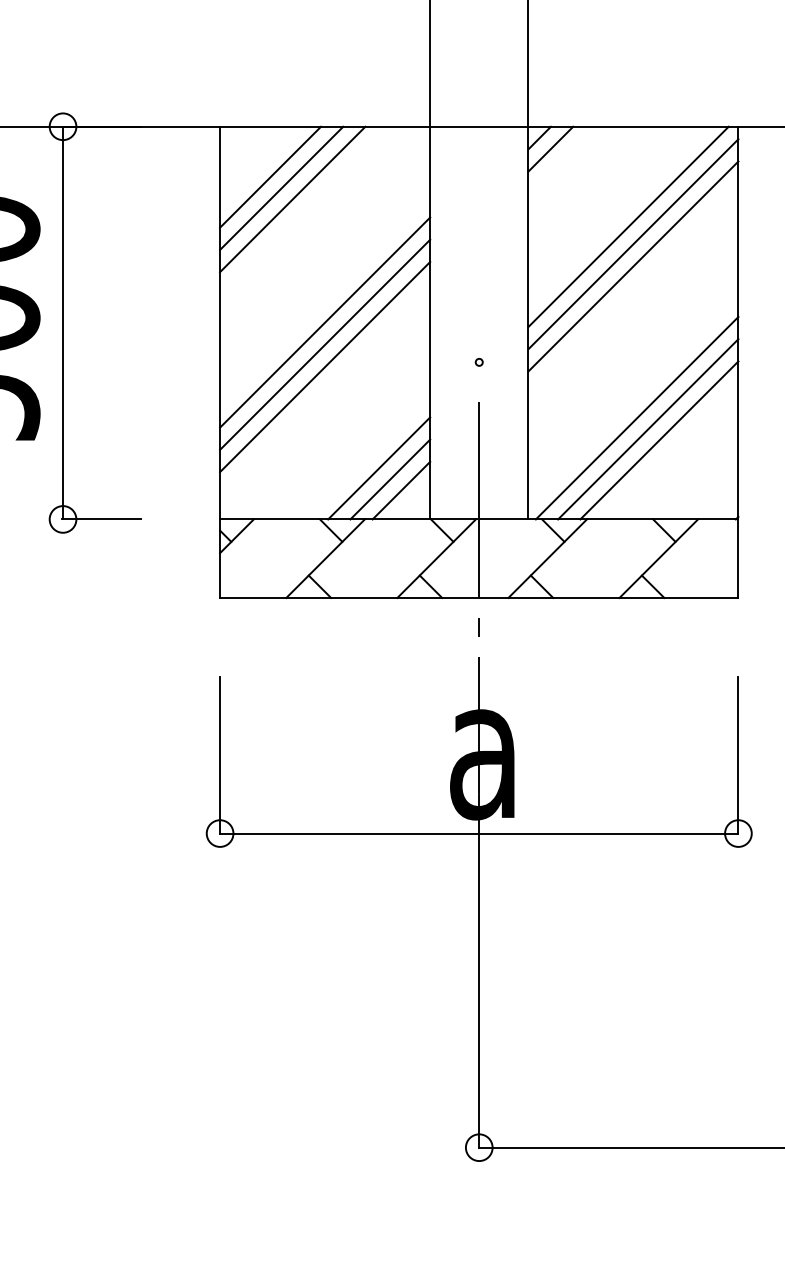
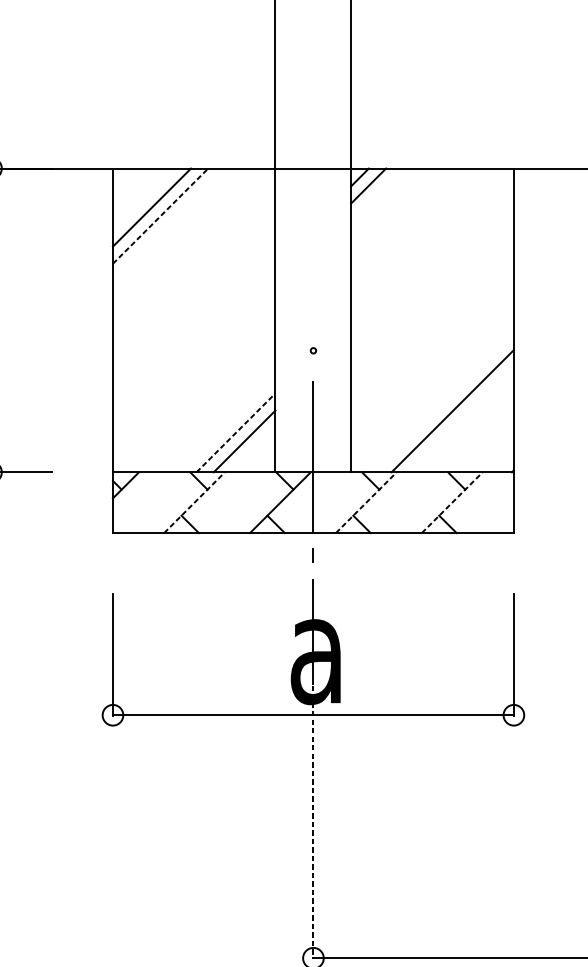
line: (282, 188) -> (161, 216), solid -> dashed
line: (292, 199) -> (168, 224), removed
line: (628, 226) -> (428, 245), removed
line: (633, 244) -> (432, 259), removed
line: (633, 266) -> (432, 276), removed
line: (325, 322) -> (194, 319), removed
line: (325, 344) -> (194, 336), removed
line: (325, 367) -> (194, 354), removed
line: (636, 417) -> (435, 393), removed
line: (648, 429) -> (444, 402), removed
line: (379, 468) -> (236, 432), solid -> dashed
line: (401, 490) -> (253, 449), removed
line: (325, 558) -> (194, 502), solid -> dashed
line: (547, 558) -> (366, 502), solid -> dashed
line: (658, 558) -> (452, 502), solid -> dashed
line: (479, 971) -> (313, 821), solid -> dashed

